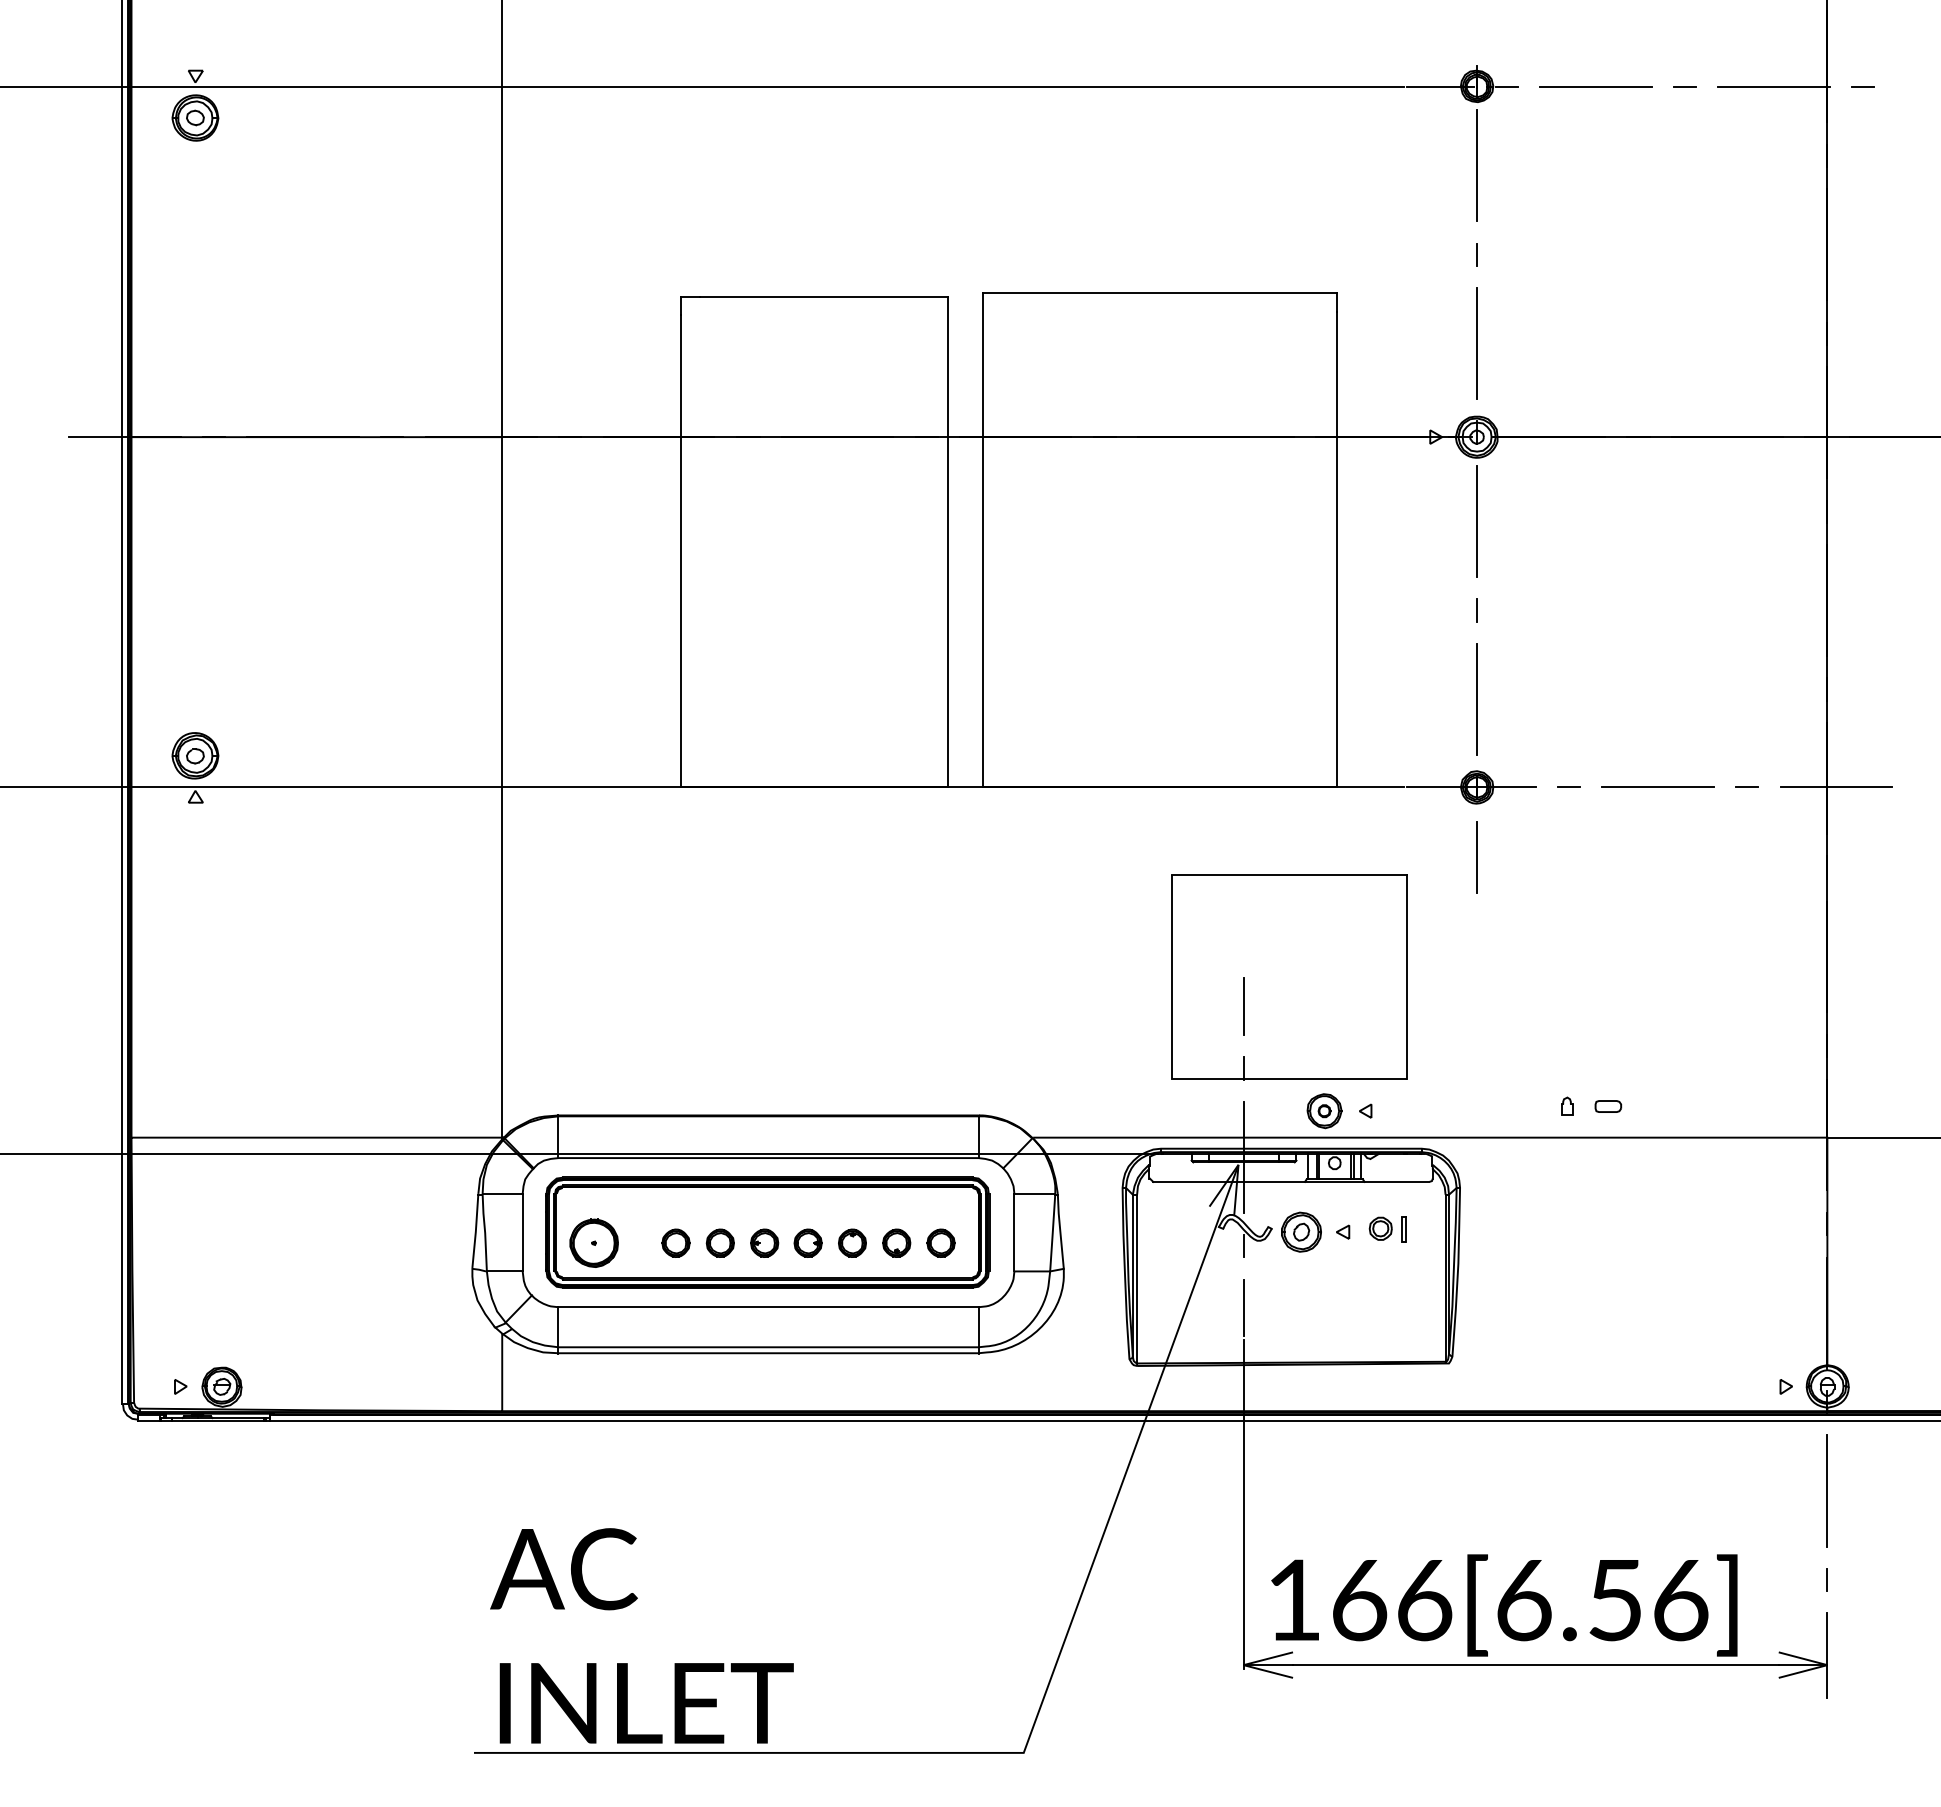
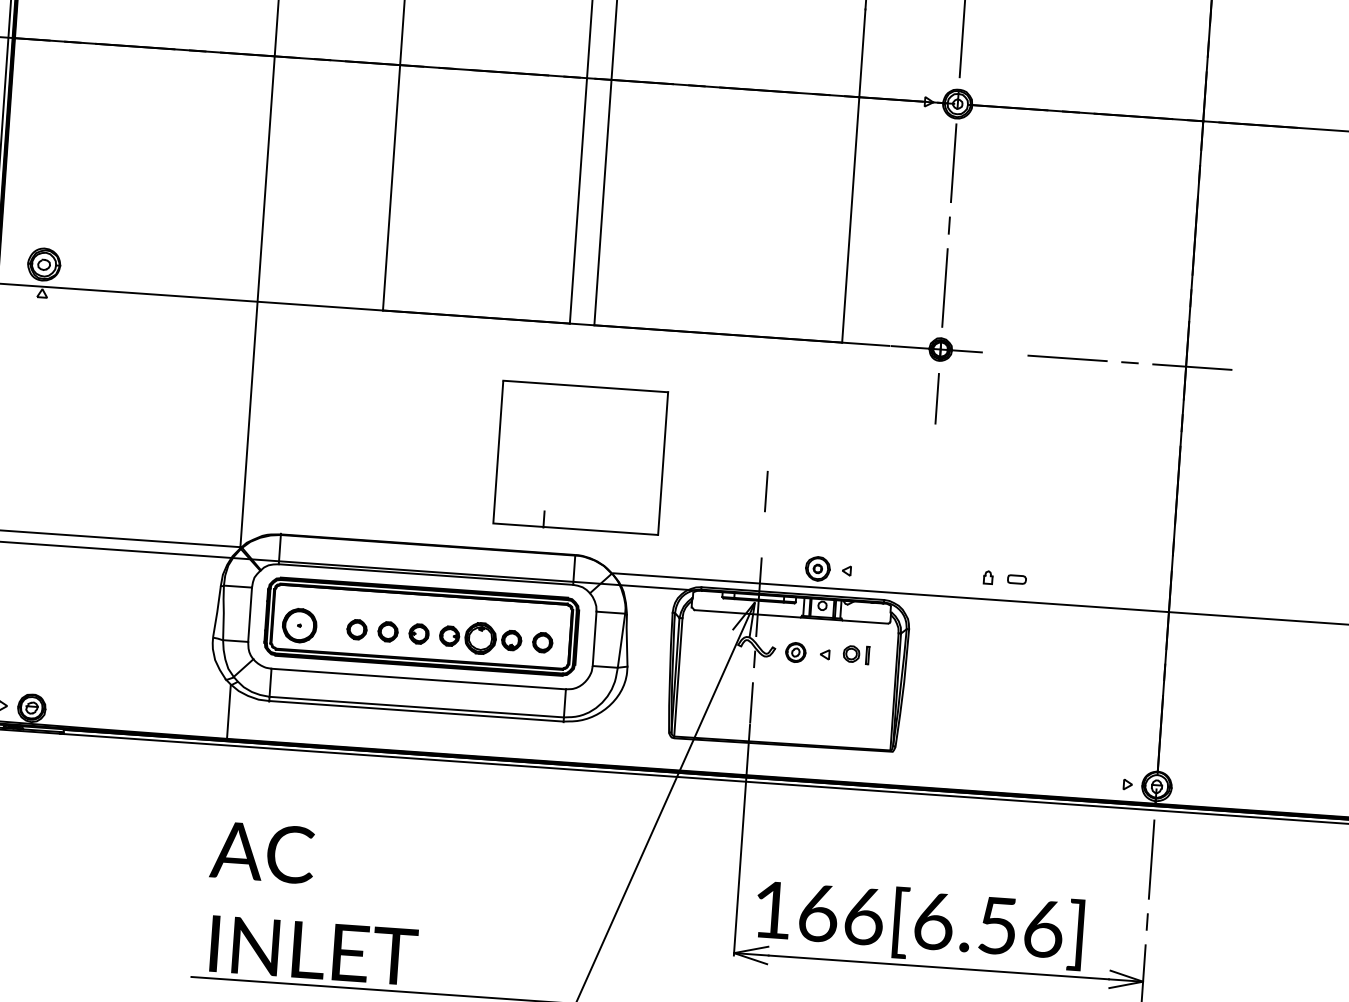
line: (1568, 786) -> (1004, 353), removed
part: (1289, 977) -> (580, 458), moved
part: (1301, 1231) -> (795, 652), size x0.7
part: (852, 1242) -> (480, 637), size x1.6

